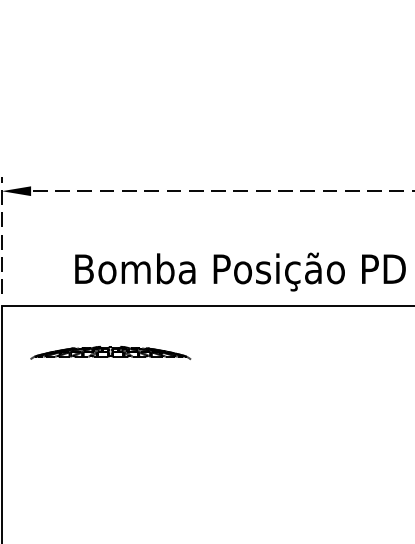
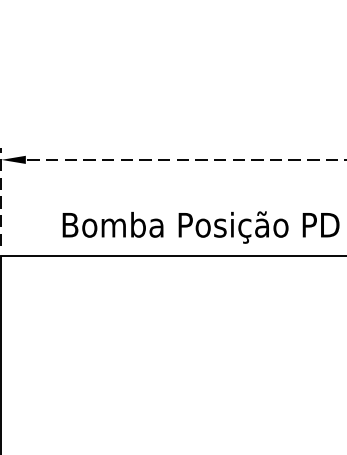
part: (110, 353) -> (92, 295), removed

